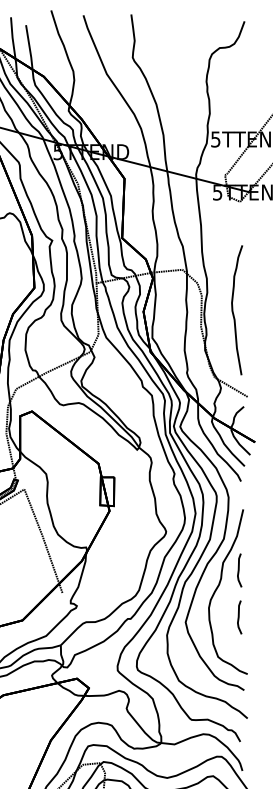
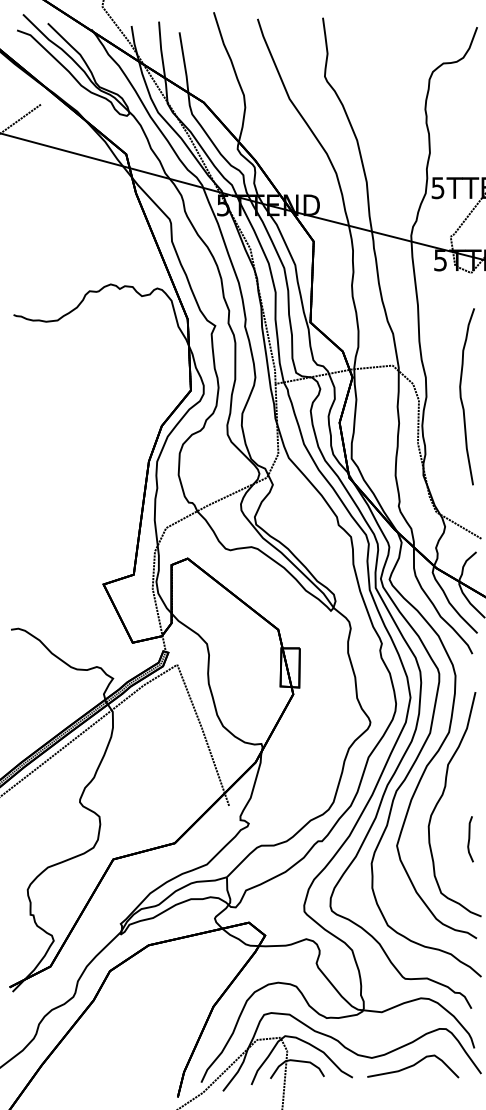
curve: (233, 310) -> (461, 396), moved
curve: (239, 570) -> (470, 775), removed

